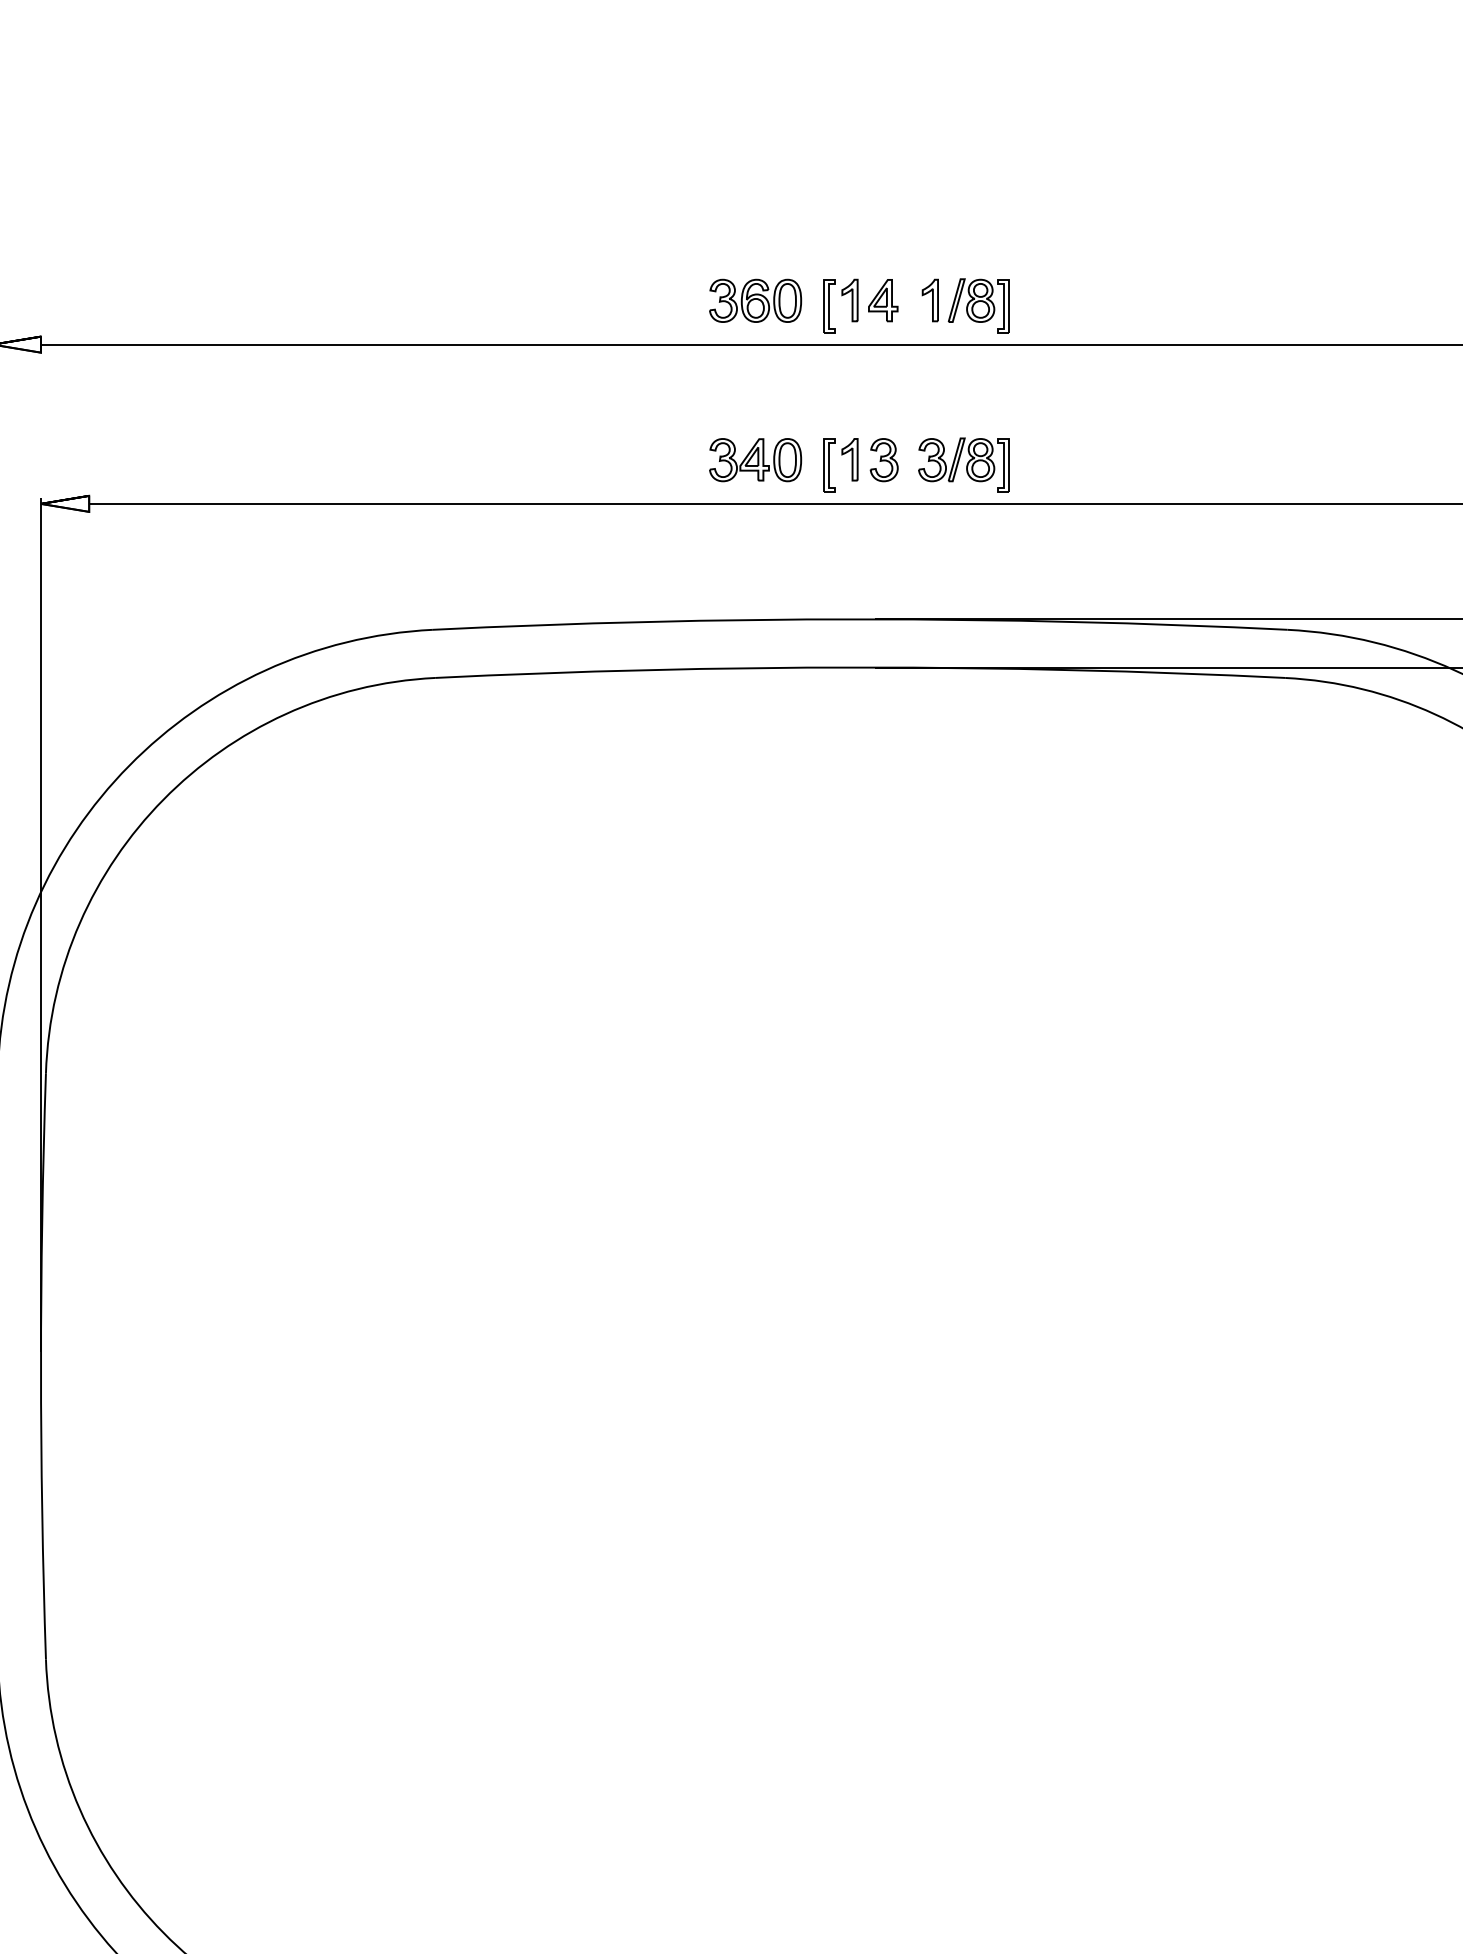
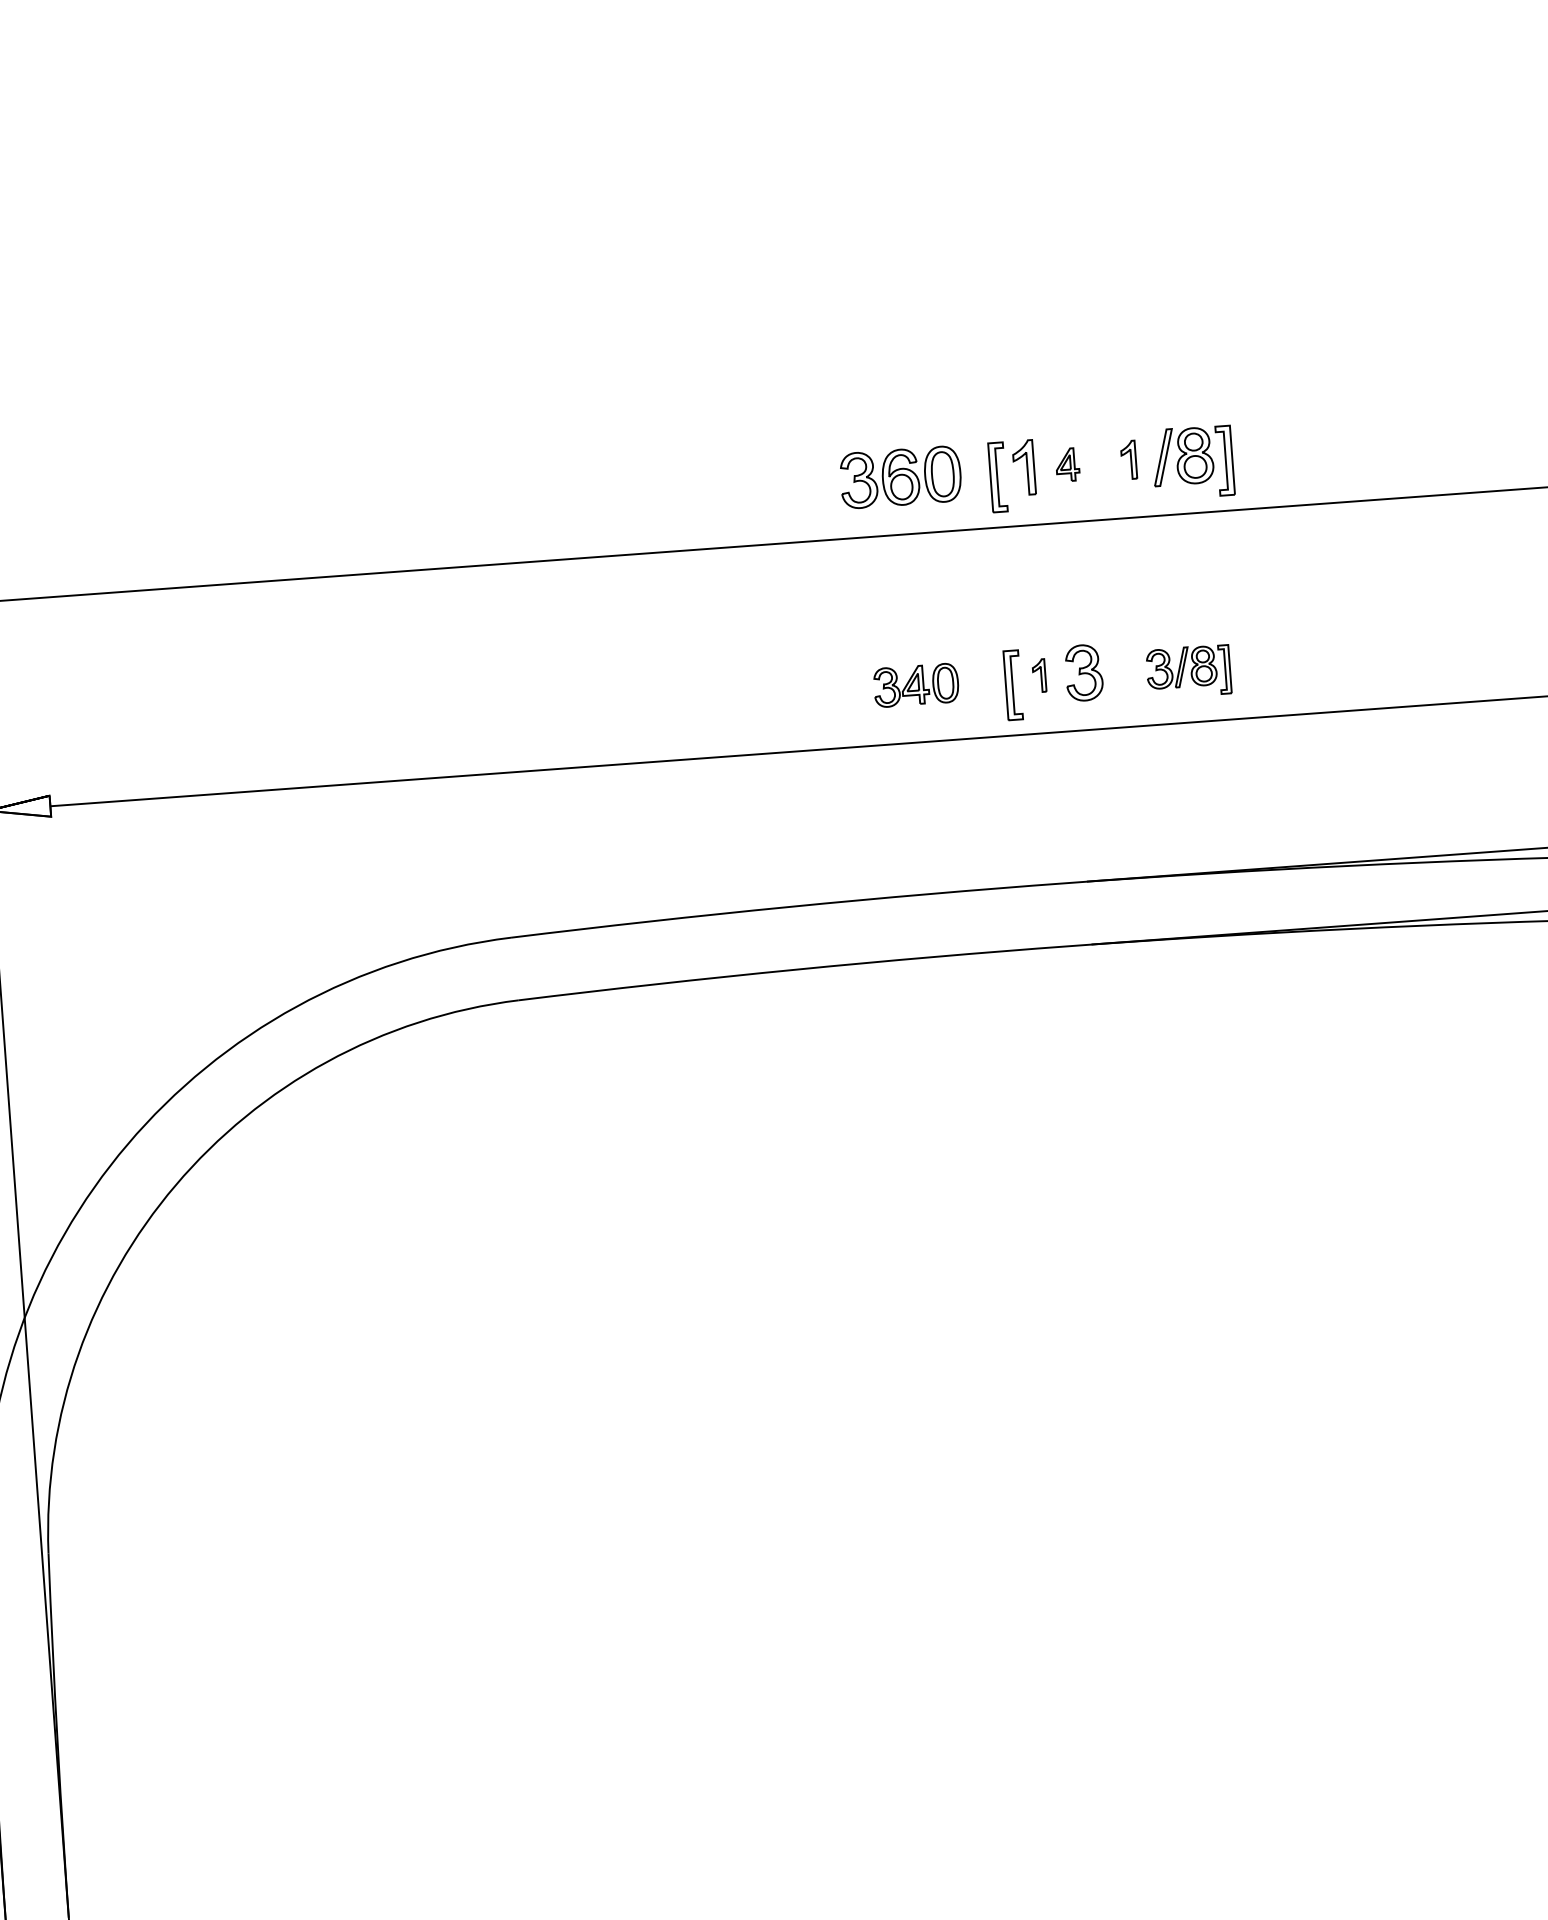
part: (883, 300) -> (1067, 464), size x0.6
part: (929, 300) -> (1127, 460), size x0.7
part: (849, 459) -> (1038, 675), size x0.6
part: (755, 460) -> (916, 685), size x0.7
part: (963, 464) -> (1188, 671), size x0.7

